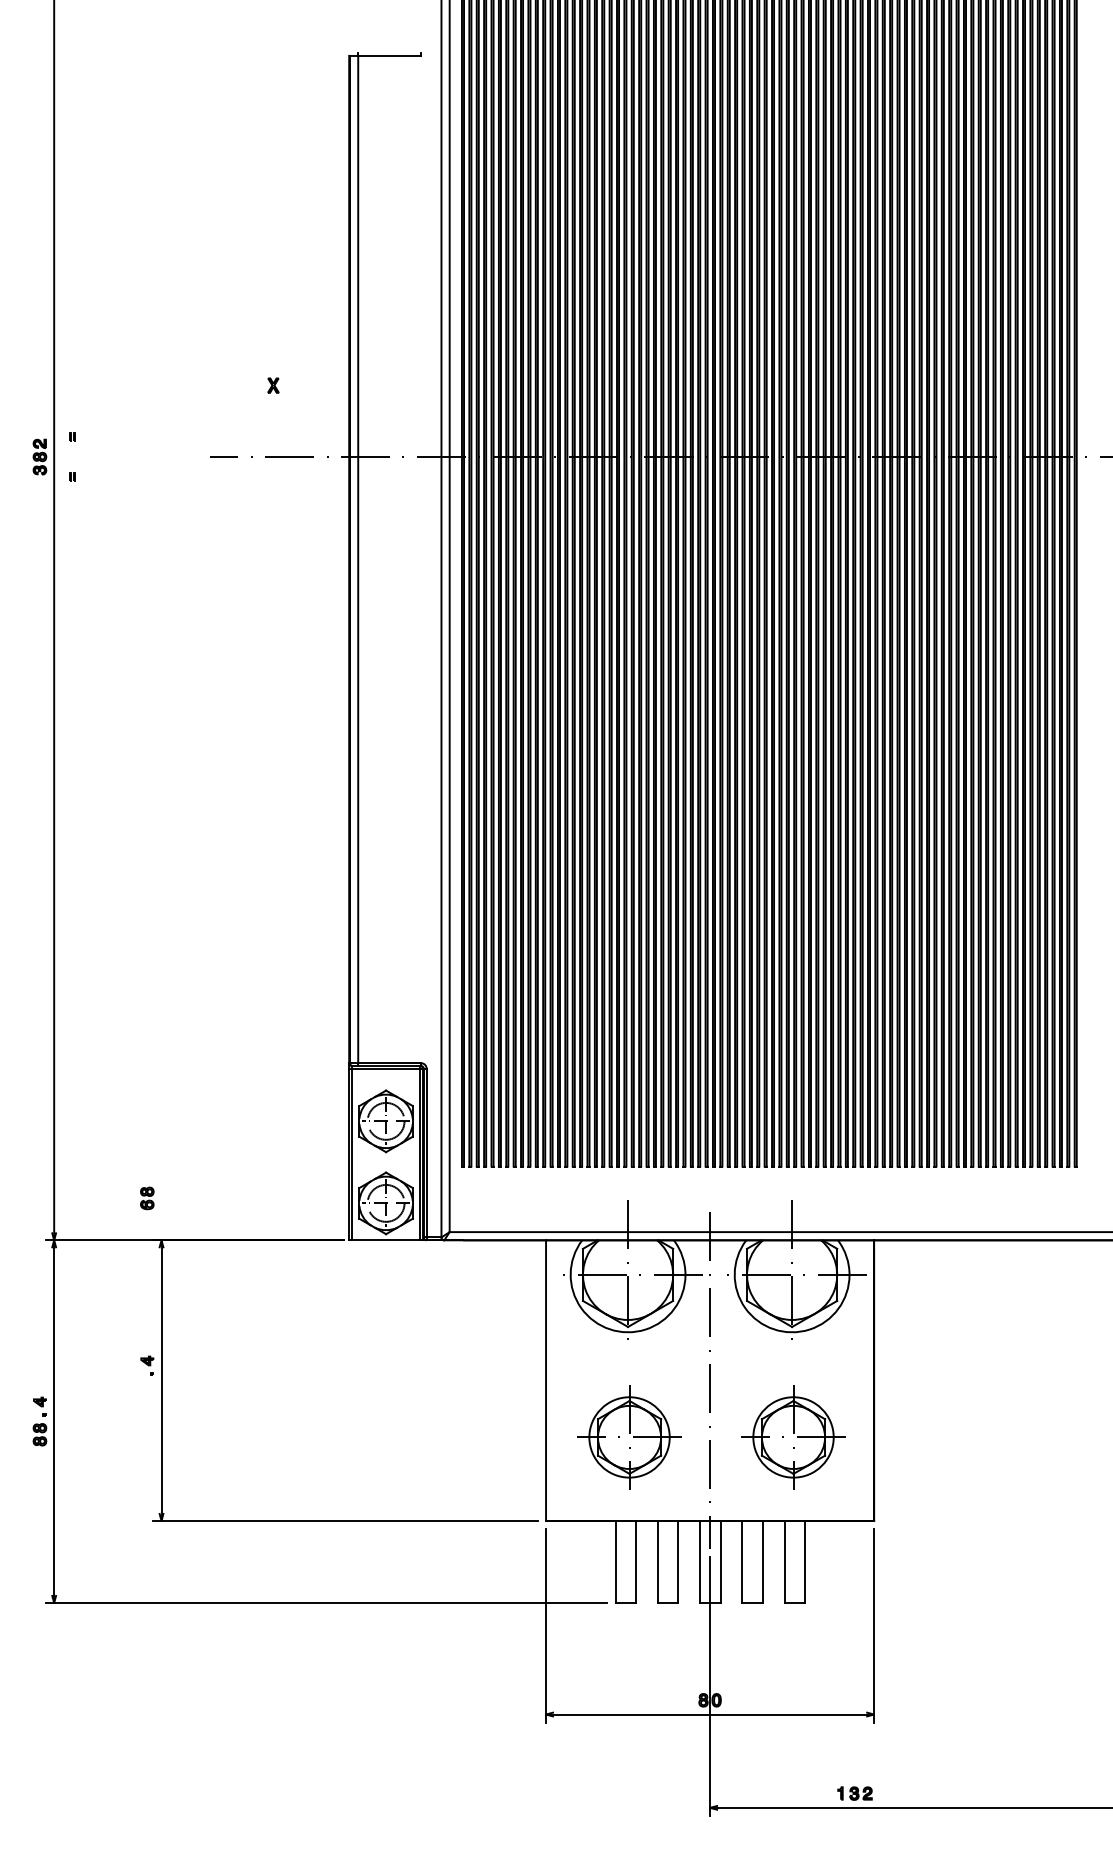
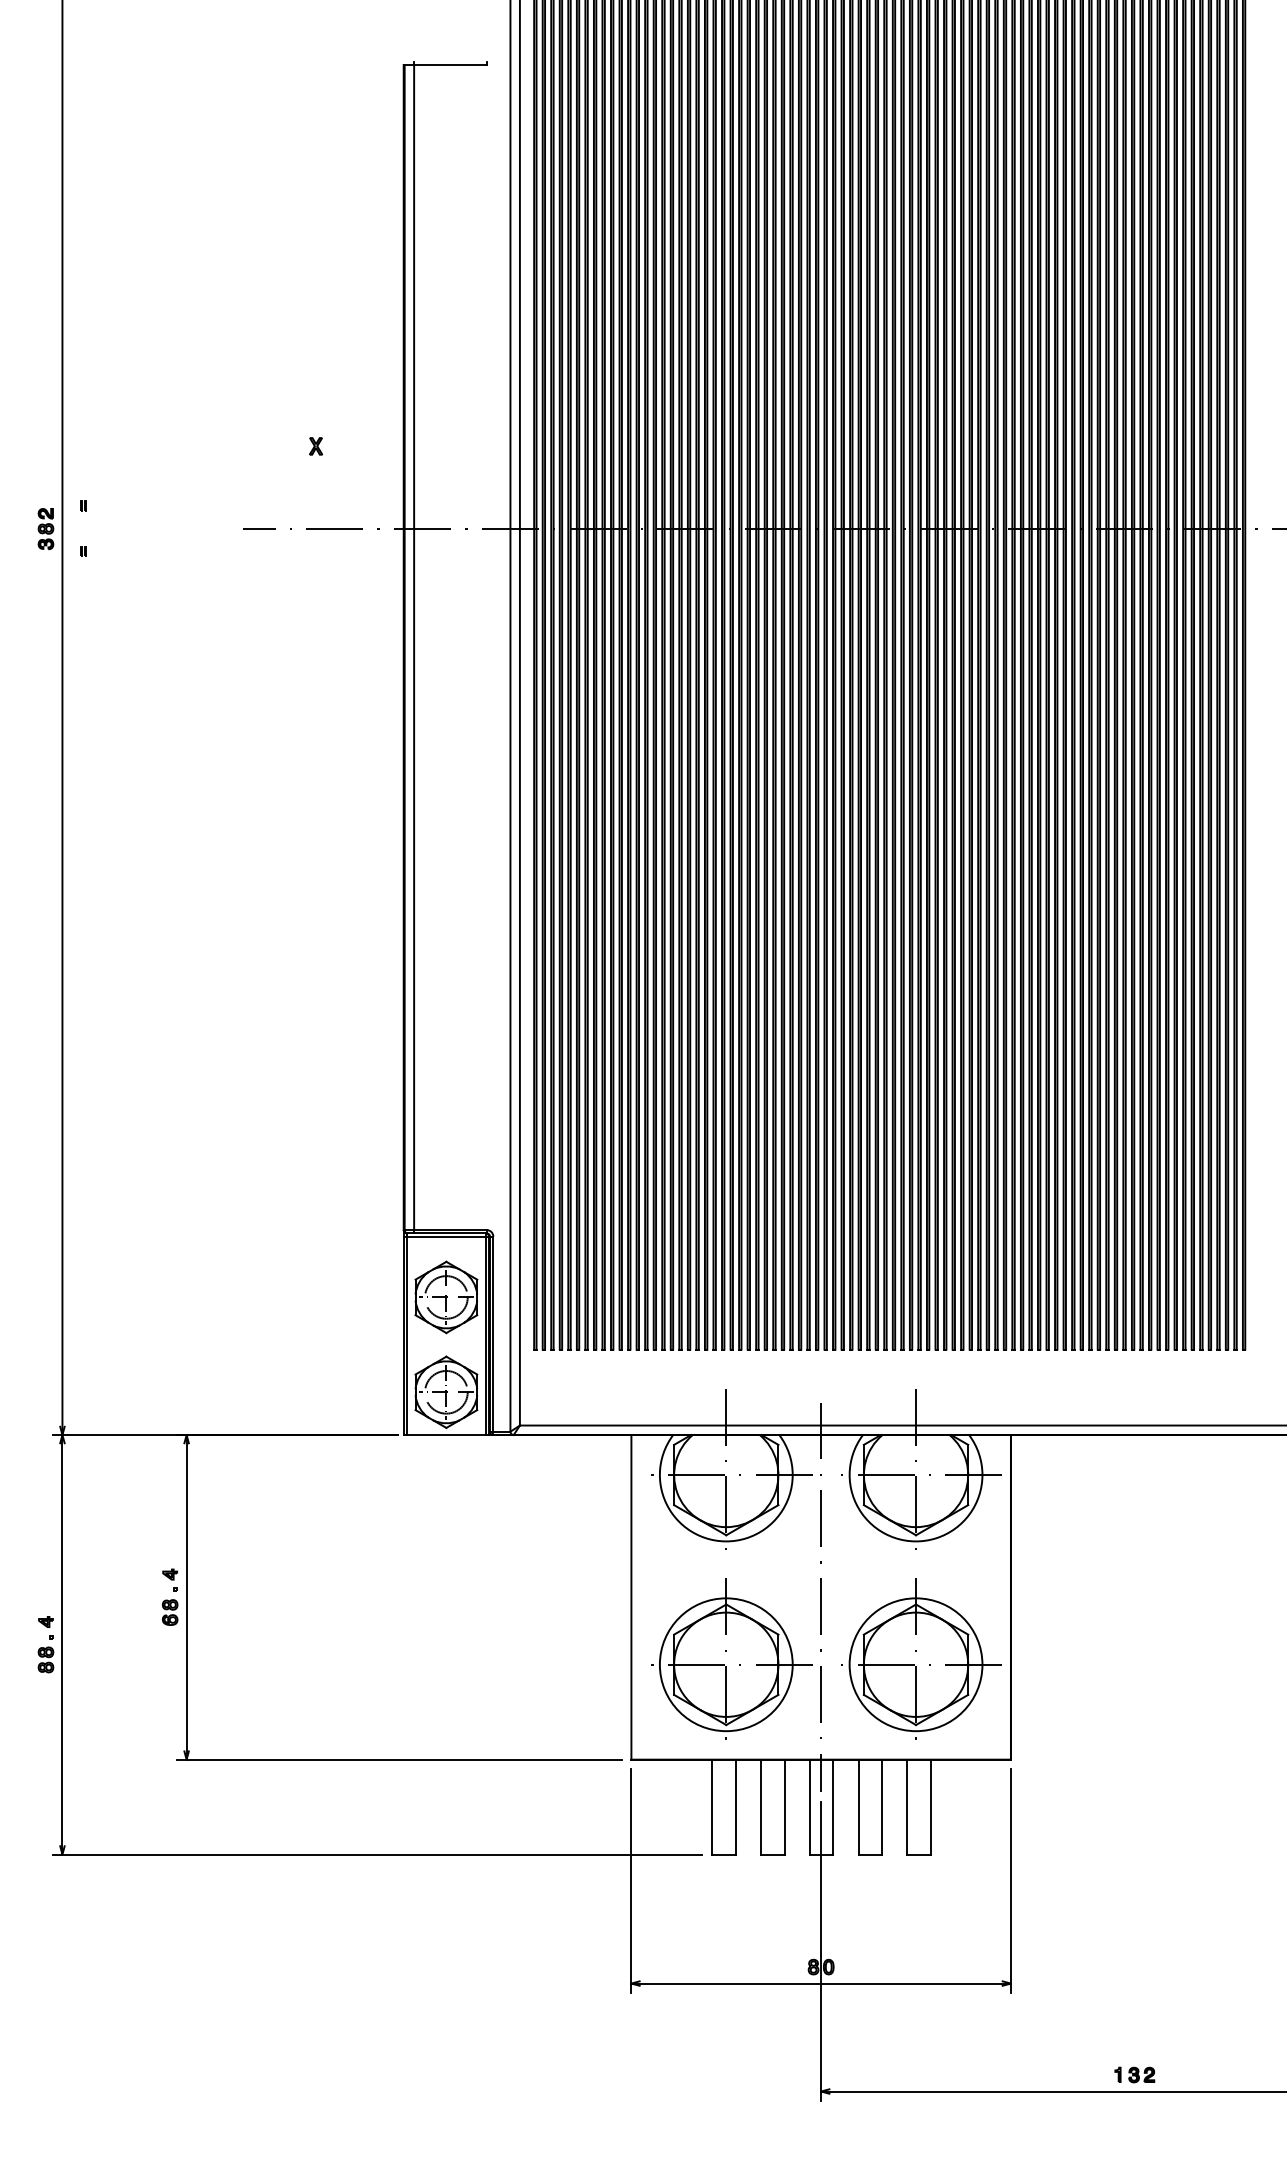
part: (147, 1198) -> (170, 1612), moved
part: (632, 1433) -> (731, 1658), size x1.43
part: (796, 1433) -> (921, 1658), size x1.43
part: (854, 1793) -> (1134, 2074), moved

